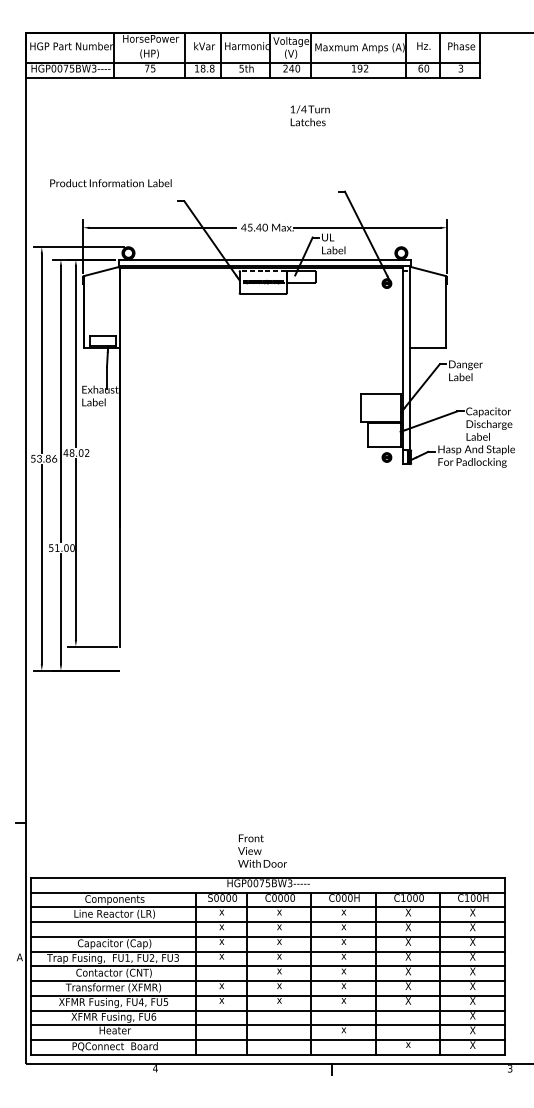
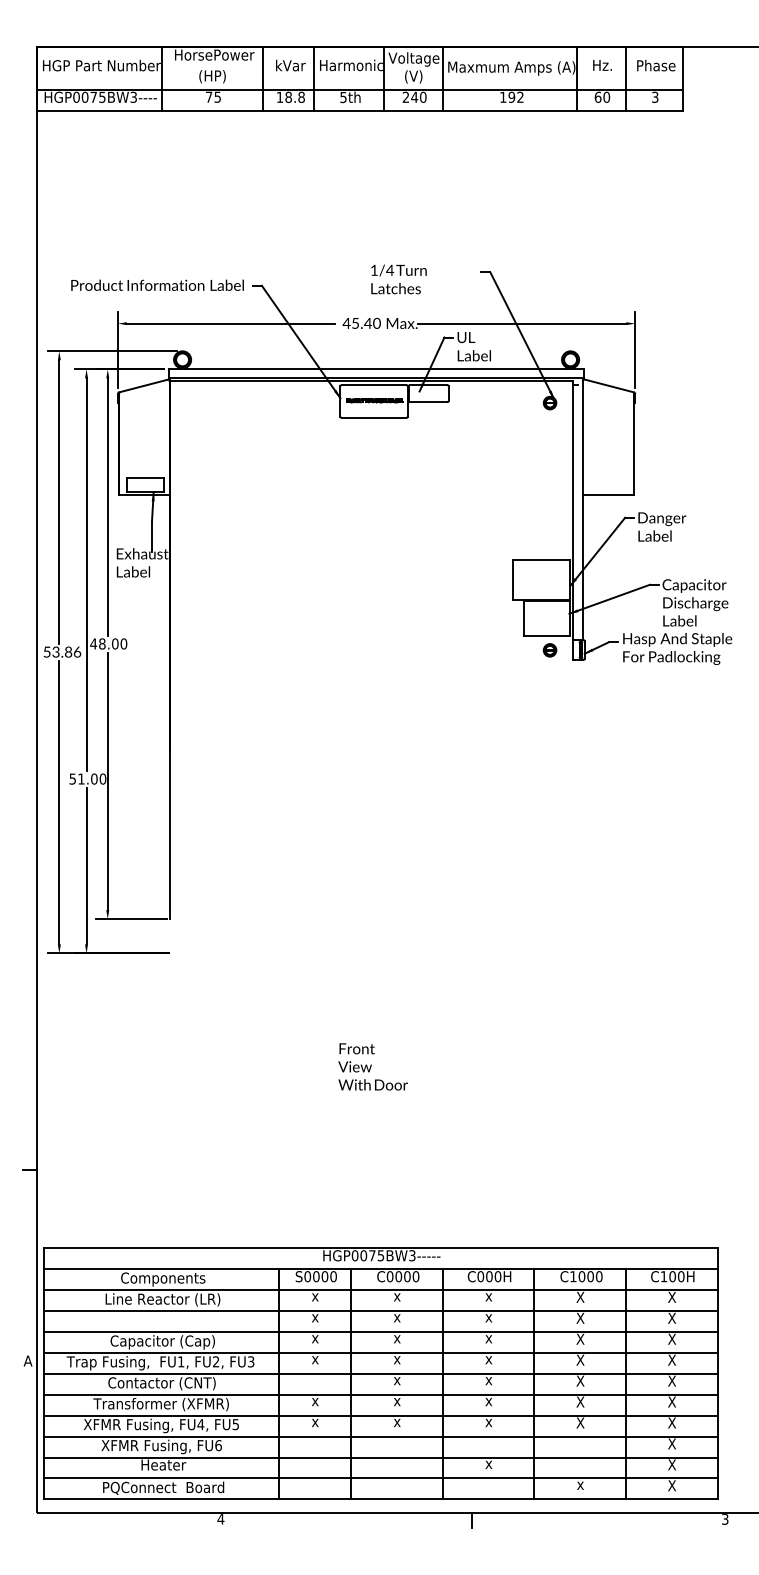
text: (309, 115) -> (398, 279), moved
text: (110, 182) -> (157, 284), moved
line: (262, 271) -> (373, 385), dashed -> solid
text: (86, 452) -> (123, 643), 48.02 -> 48.00
text: (262, 850) -> (372, 1066), moved

